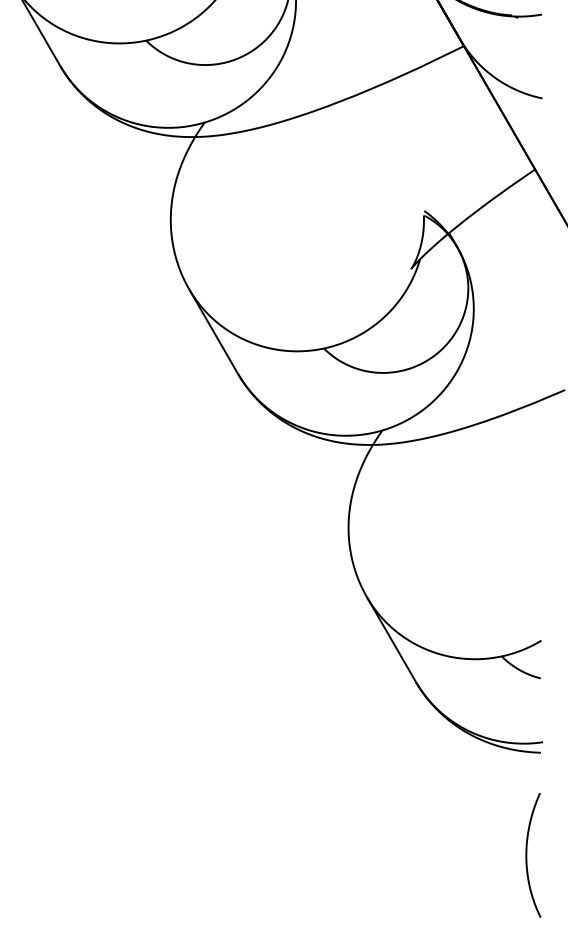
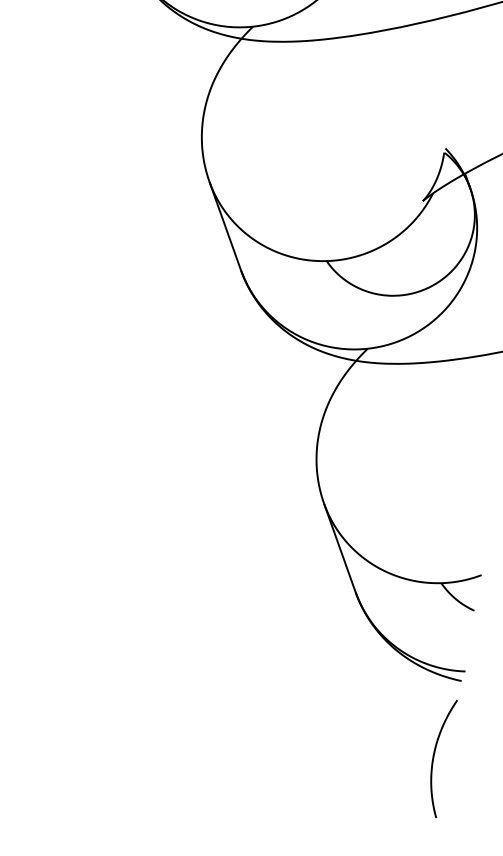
curve: (527, 855) -> (434, 757), moved

